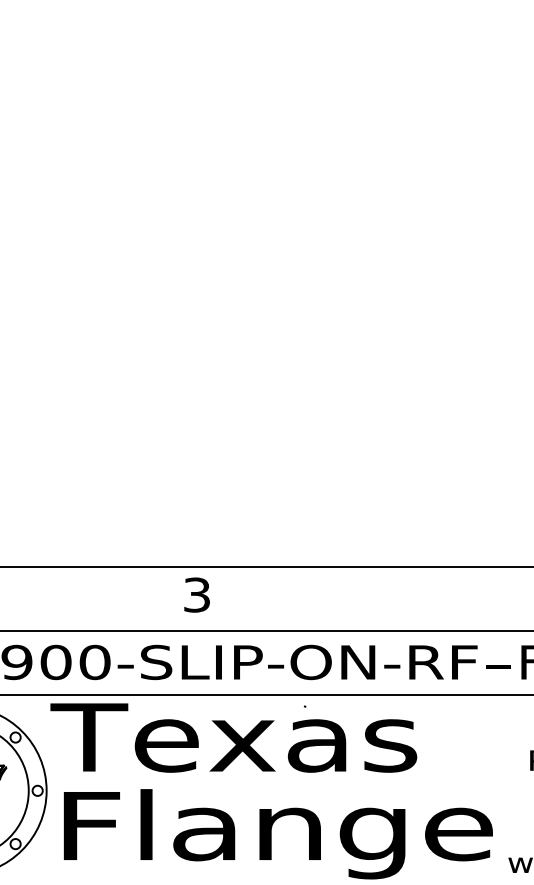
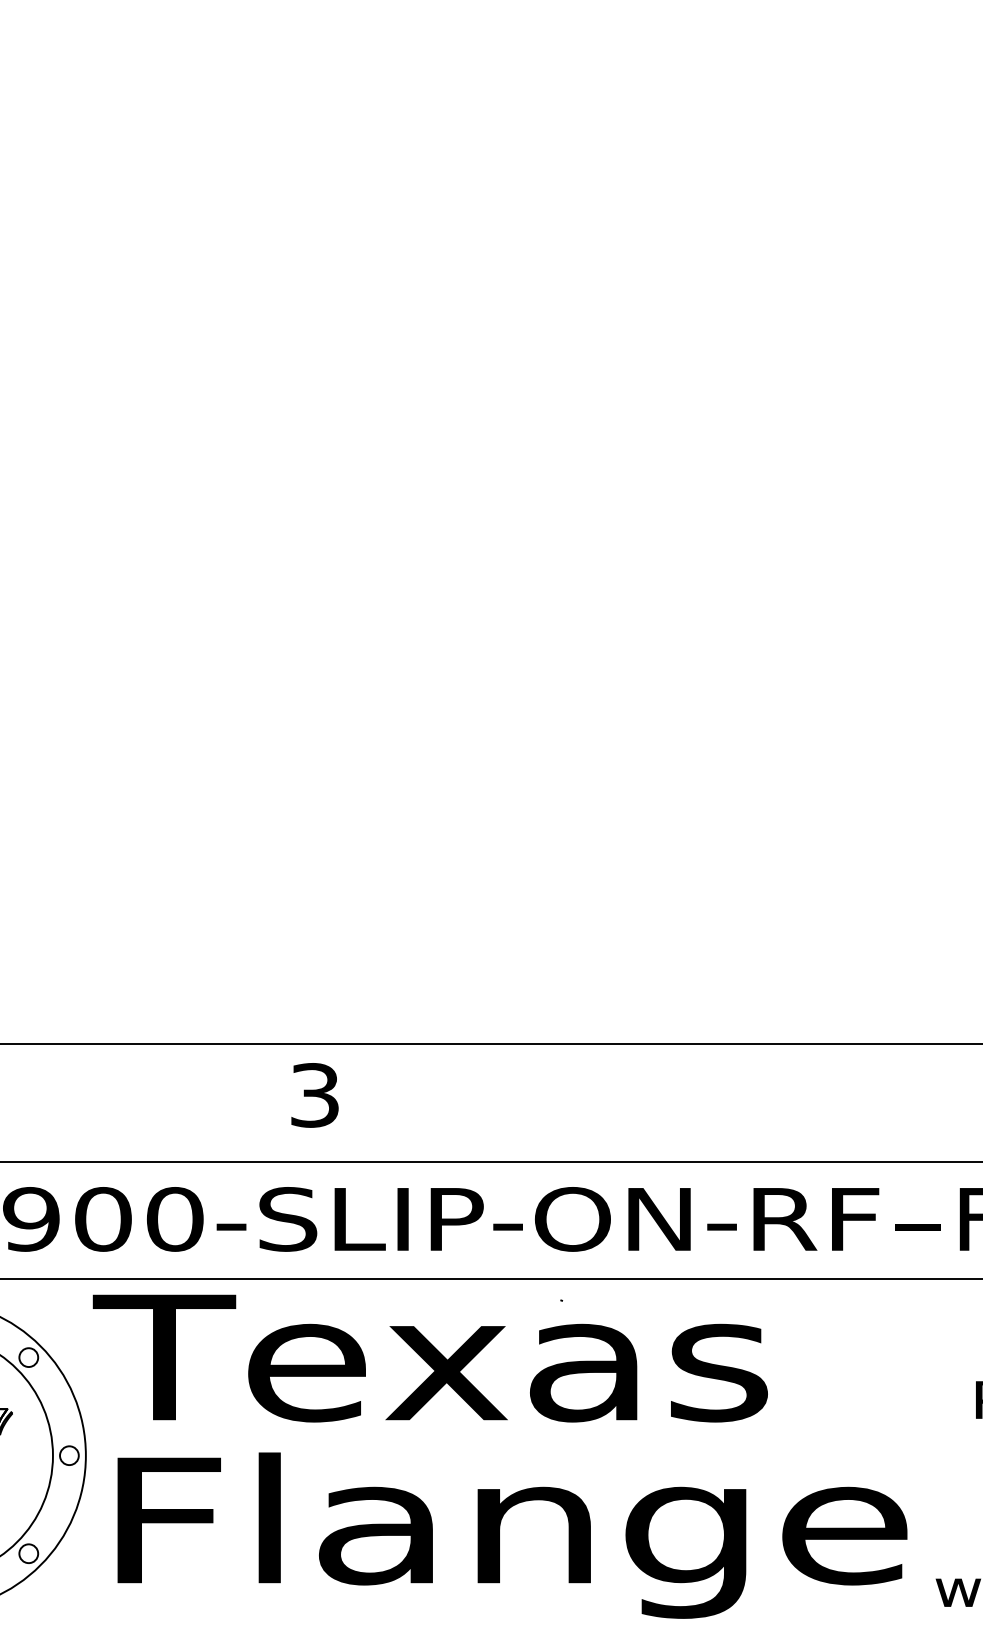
text: (196, 594) -> (313, 1094), moved

